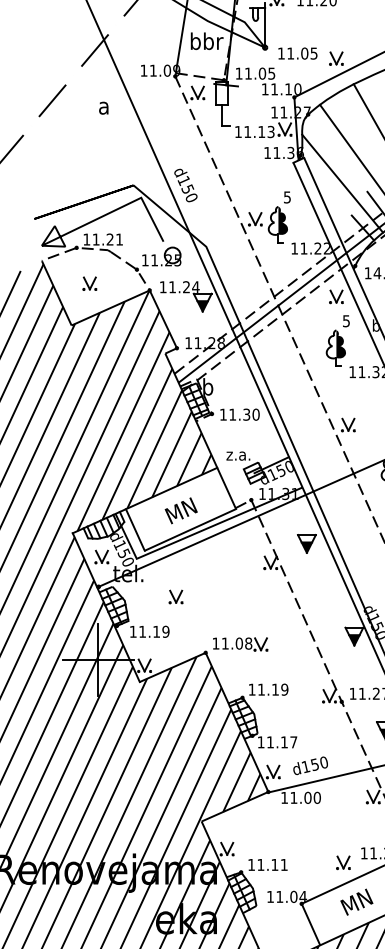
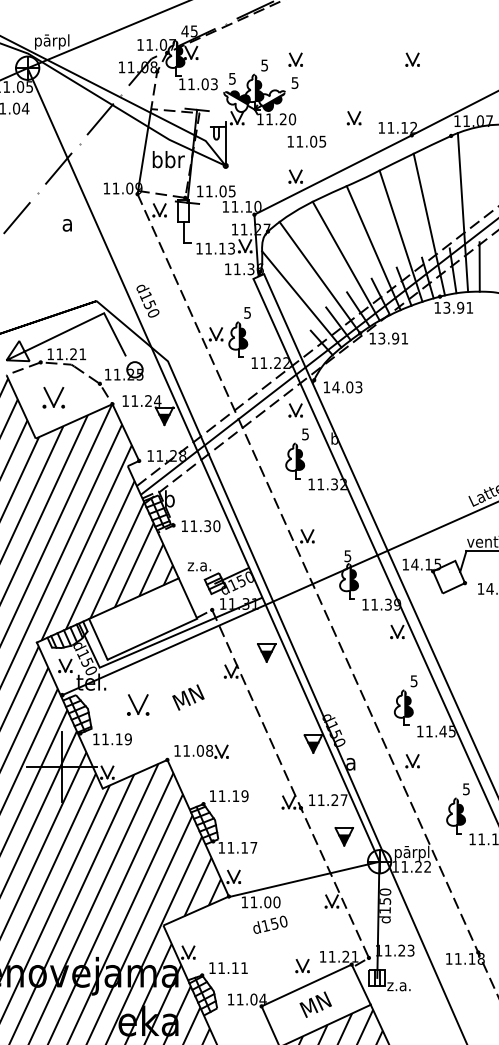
text: (297, 53) -> (306, 141), moved
part: (89, 283) -> (53, 397), size x1.6
text: (181, 510) -> (188, 697), moved
part: (176, 597) -> (138, 705), size x1.6
text: (310, 765) -> (270, 924), moved

